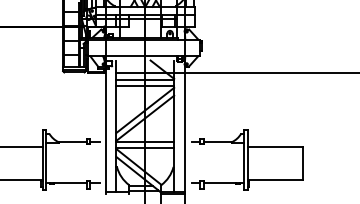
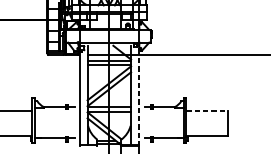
line: (184, 124) -> (138, 93), solid -> dashed
line: (275, 147) -> (207, 111), solid -> dashed

